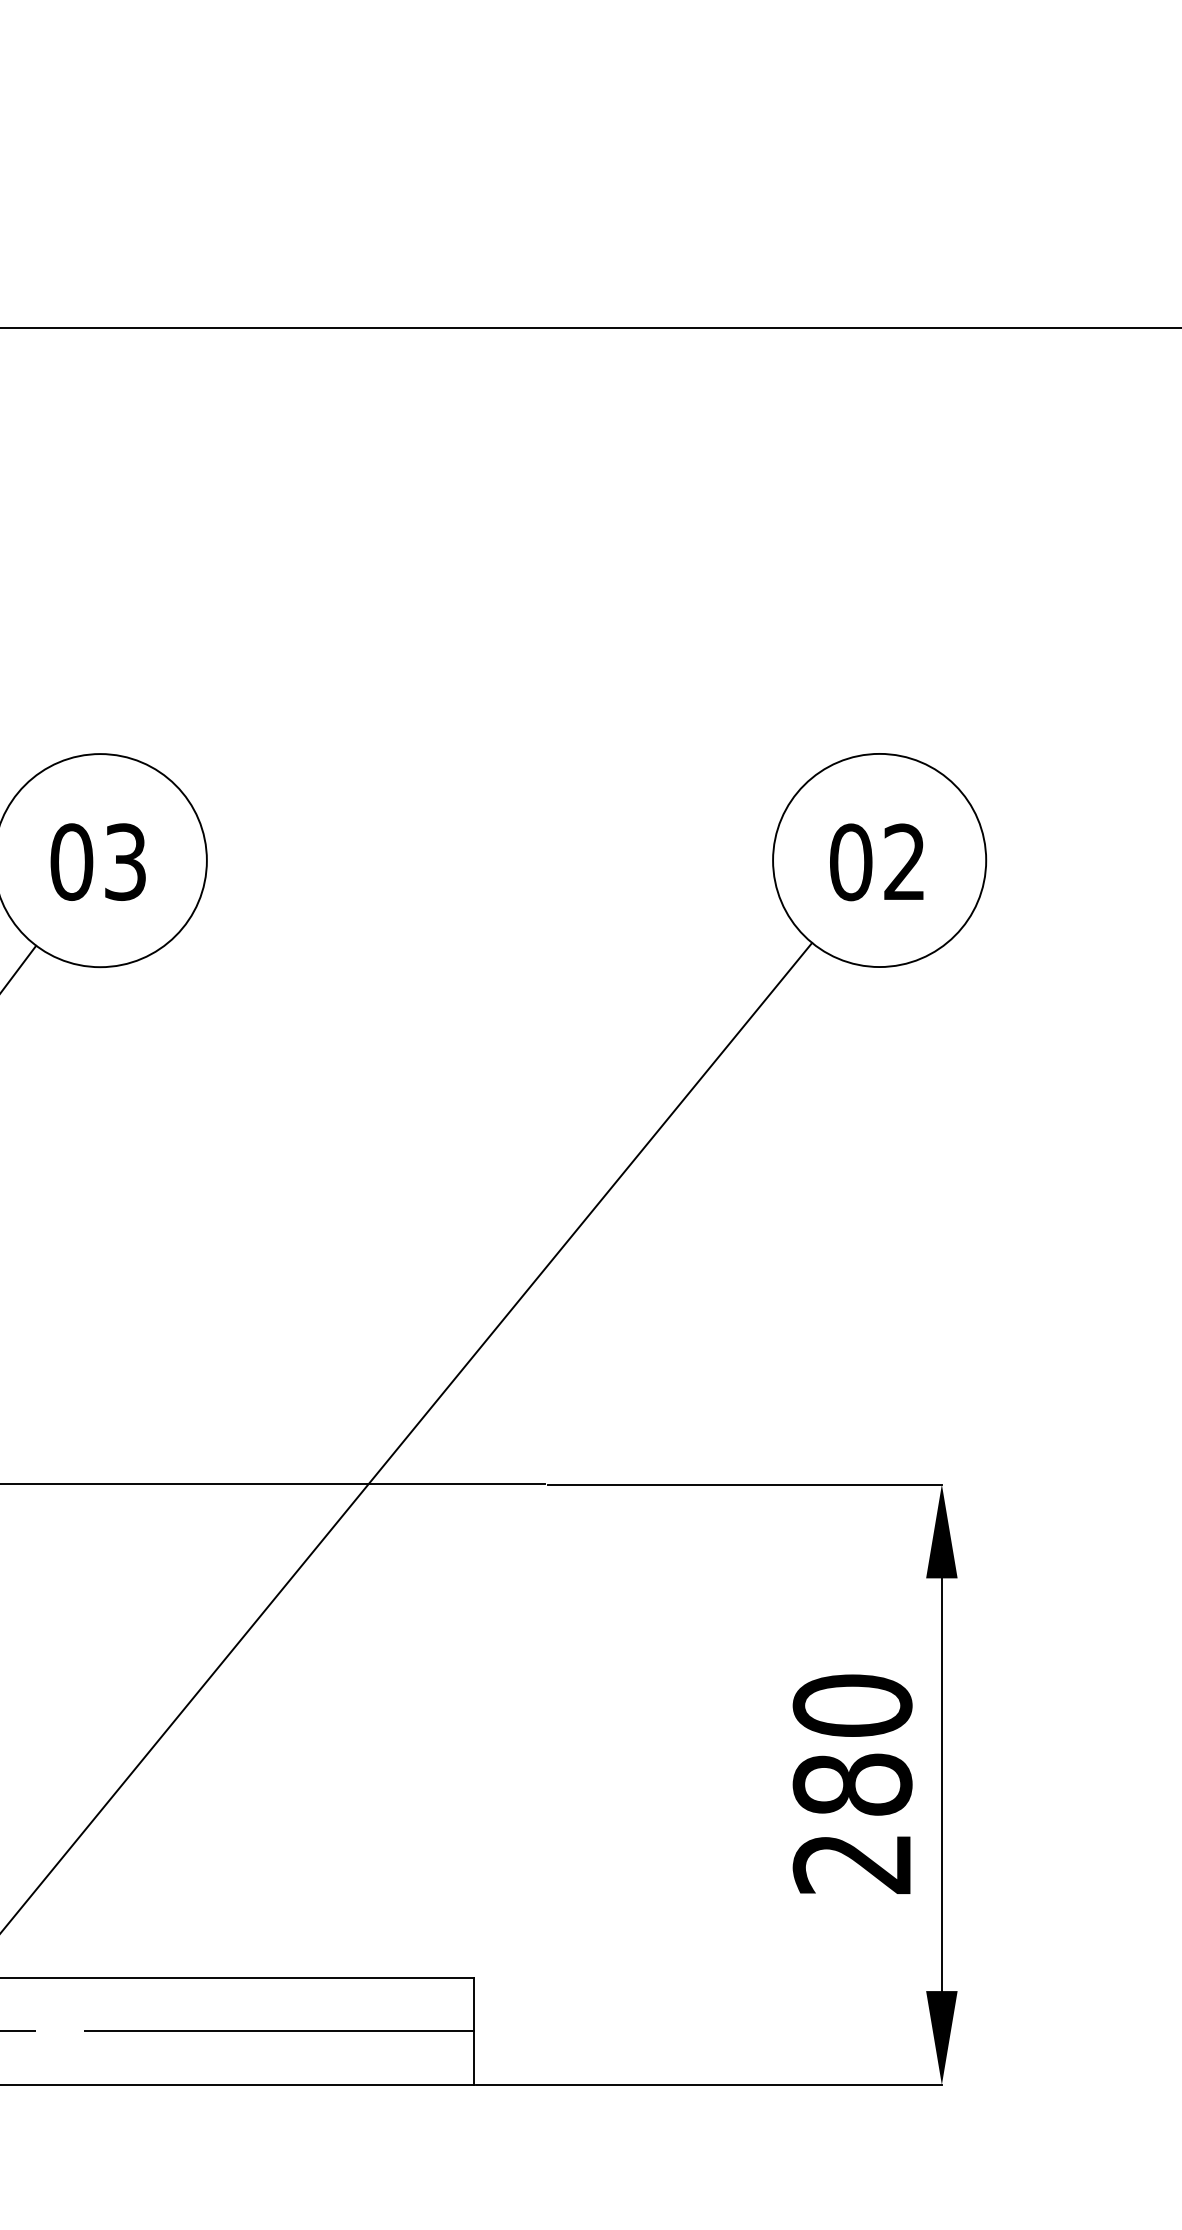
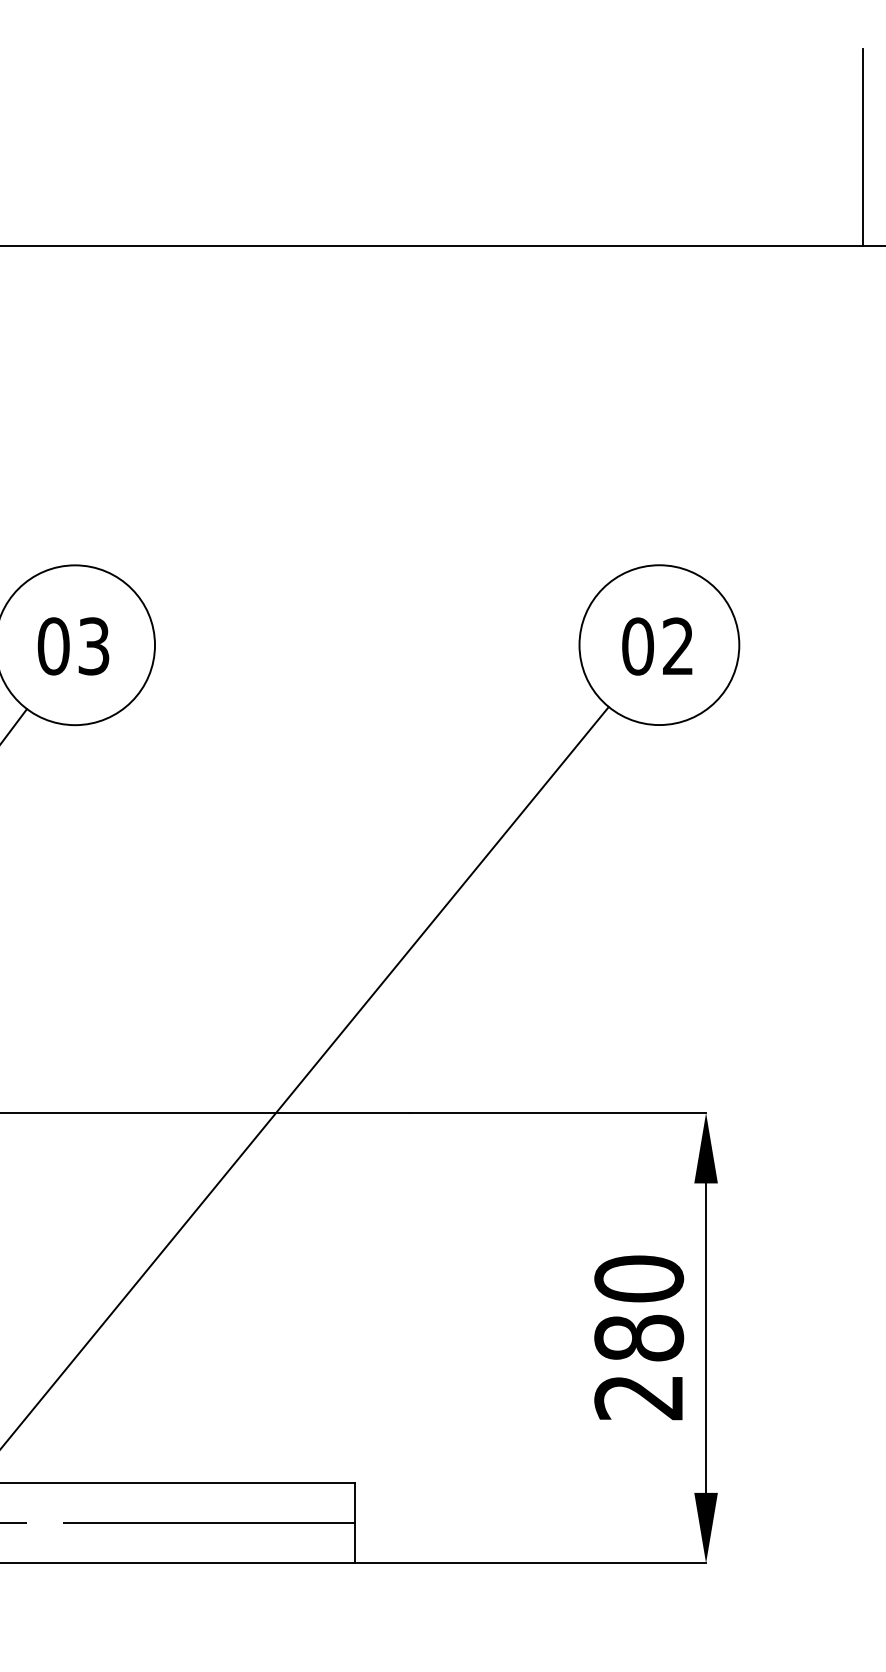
line: (1151, 196) -> (863, 147), added

